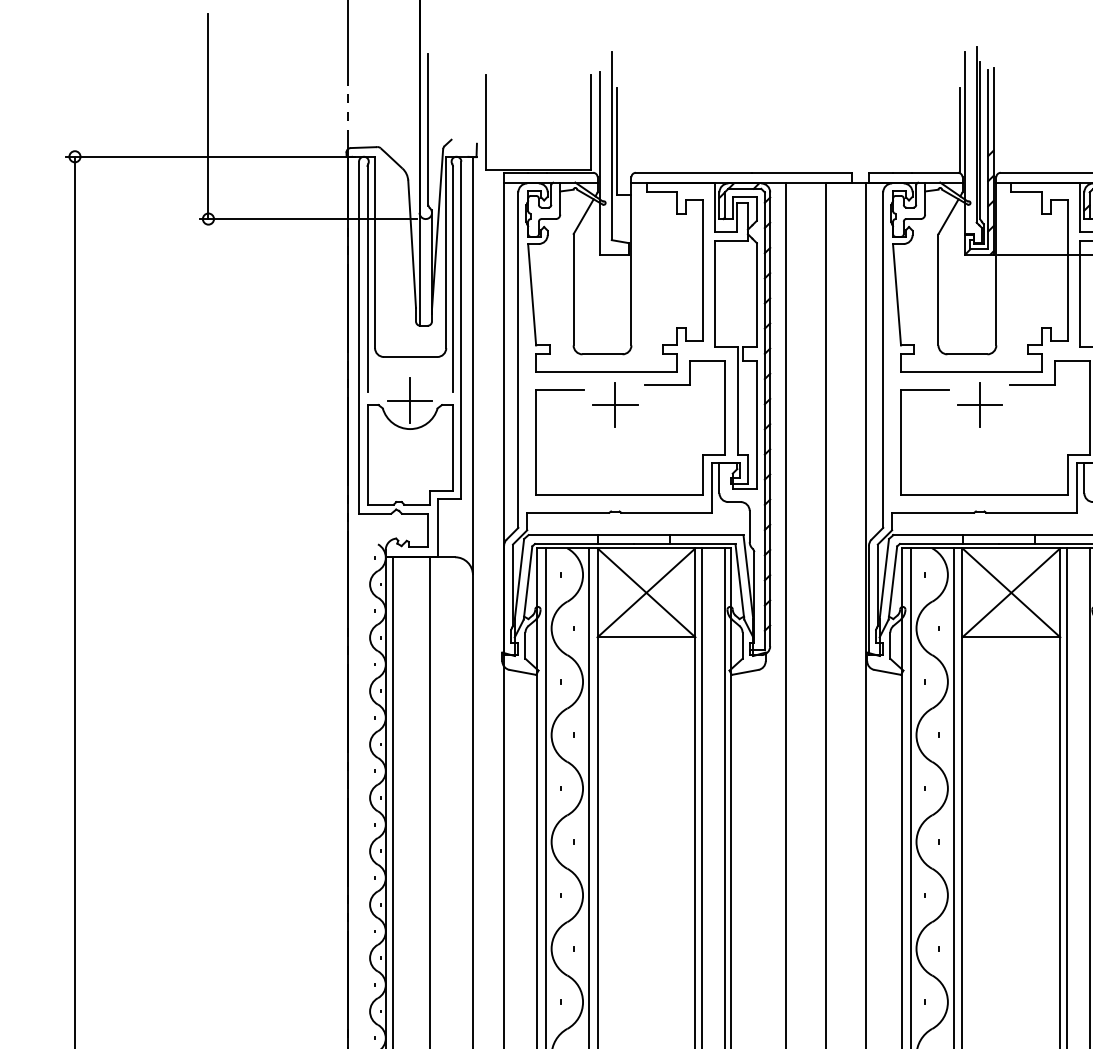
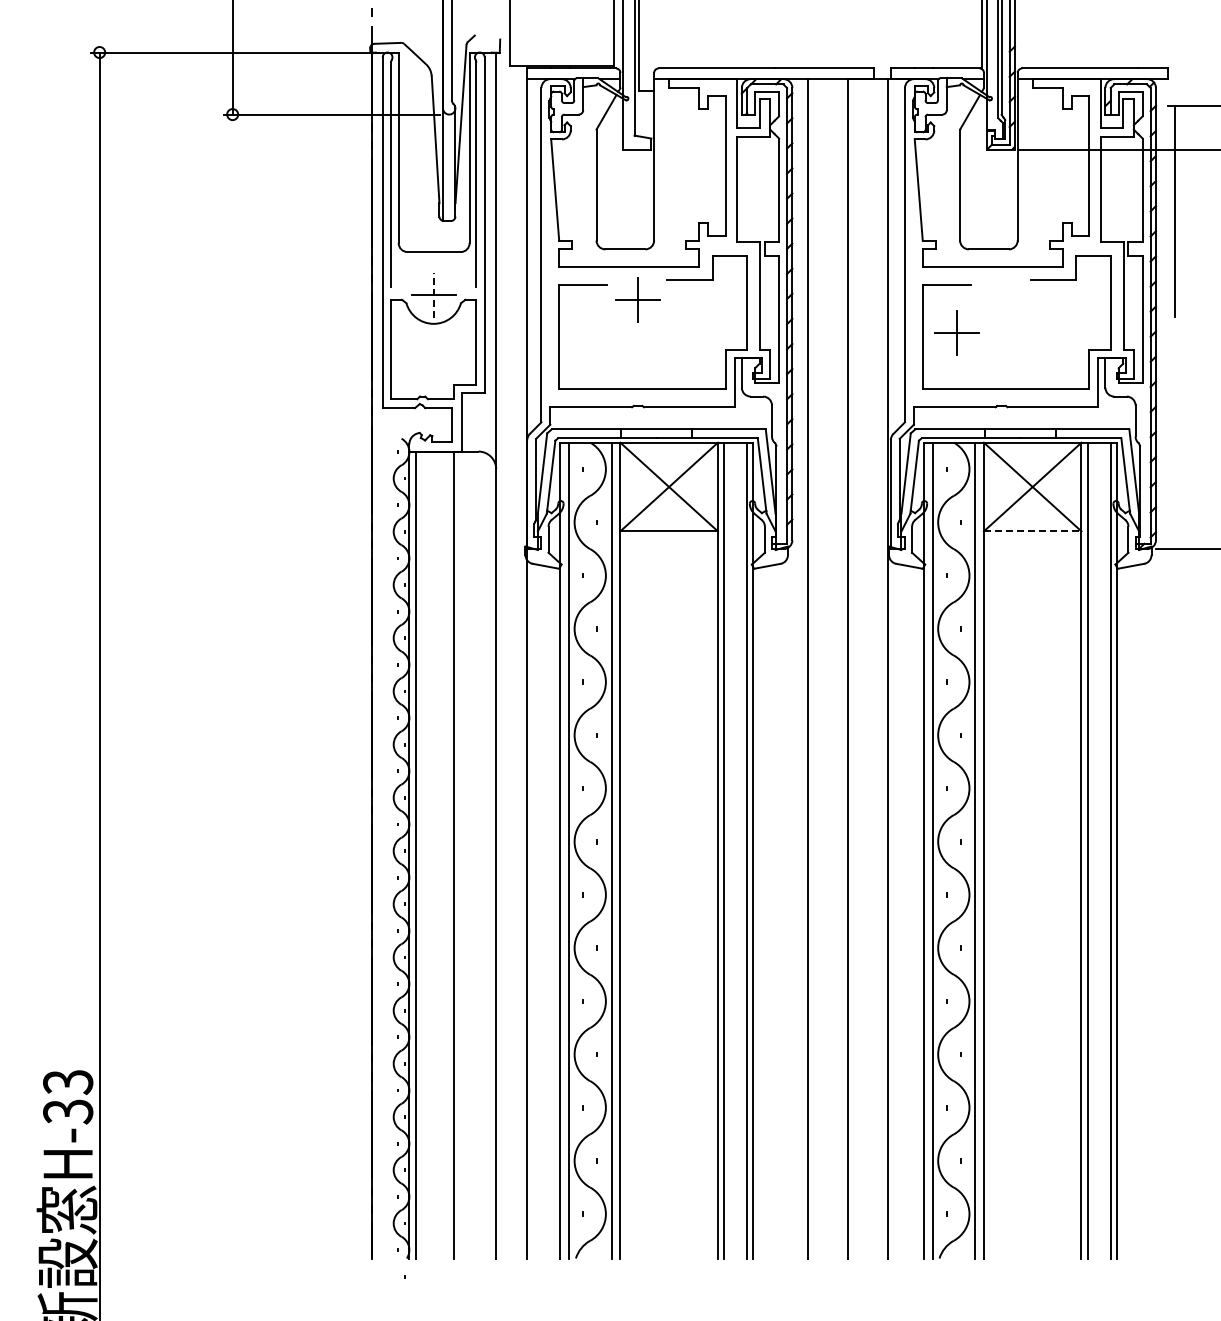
line: (410, 400) -> (433, 295), solid -> dashed
part: (980, 404) -> (956, 332), moved
line: (1011, 637) -> (1032, 531), solid -> dashed

